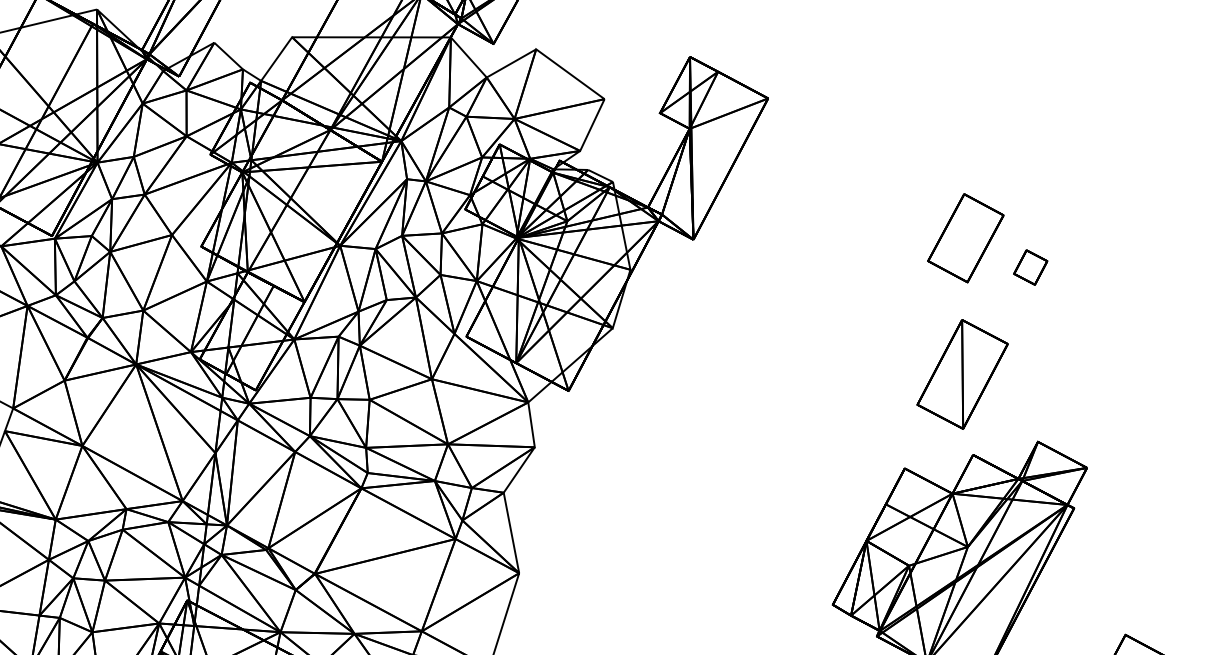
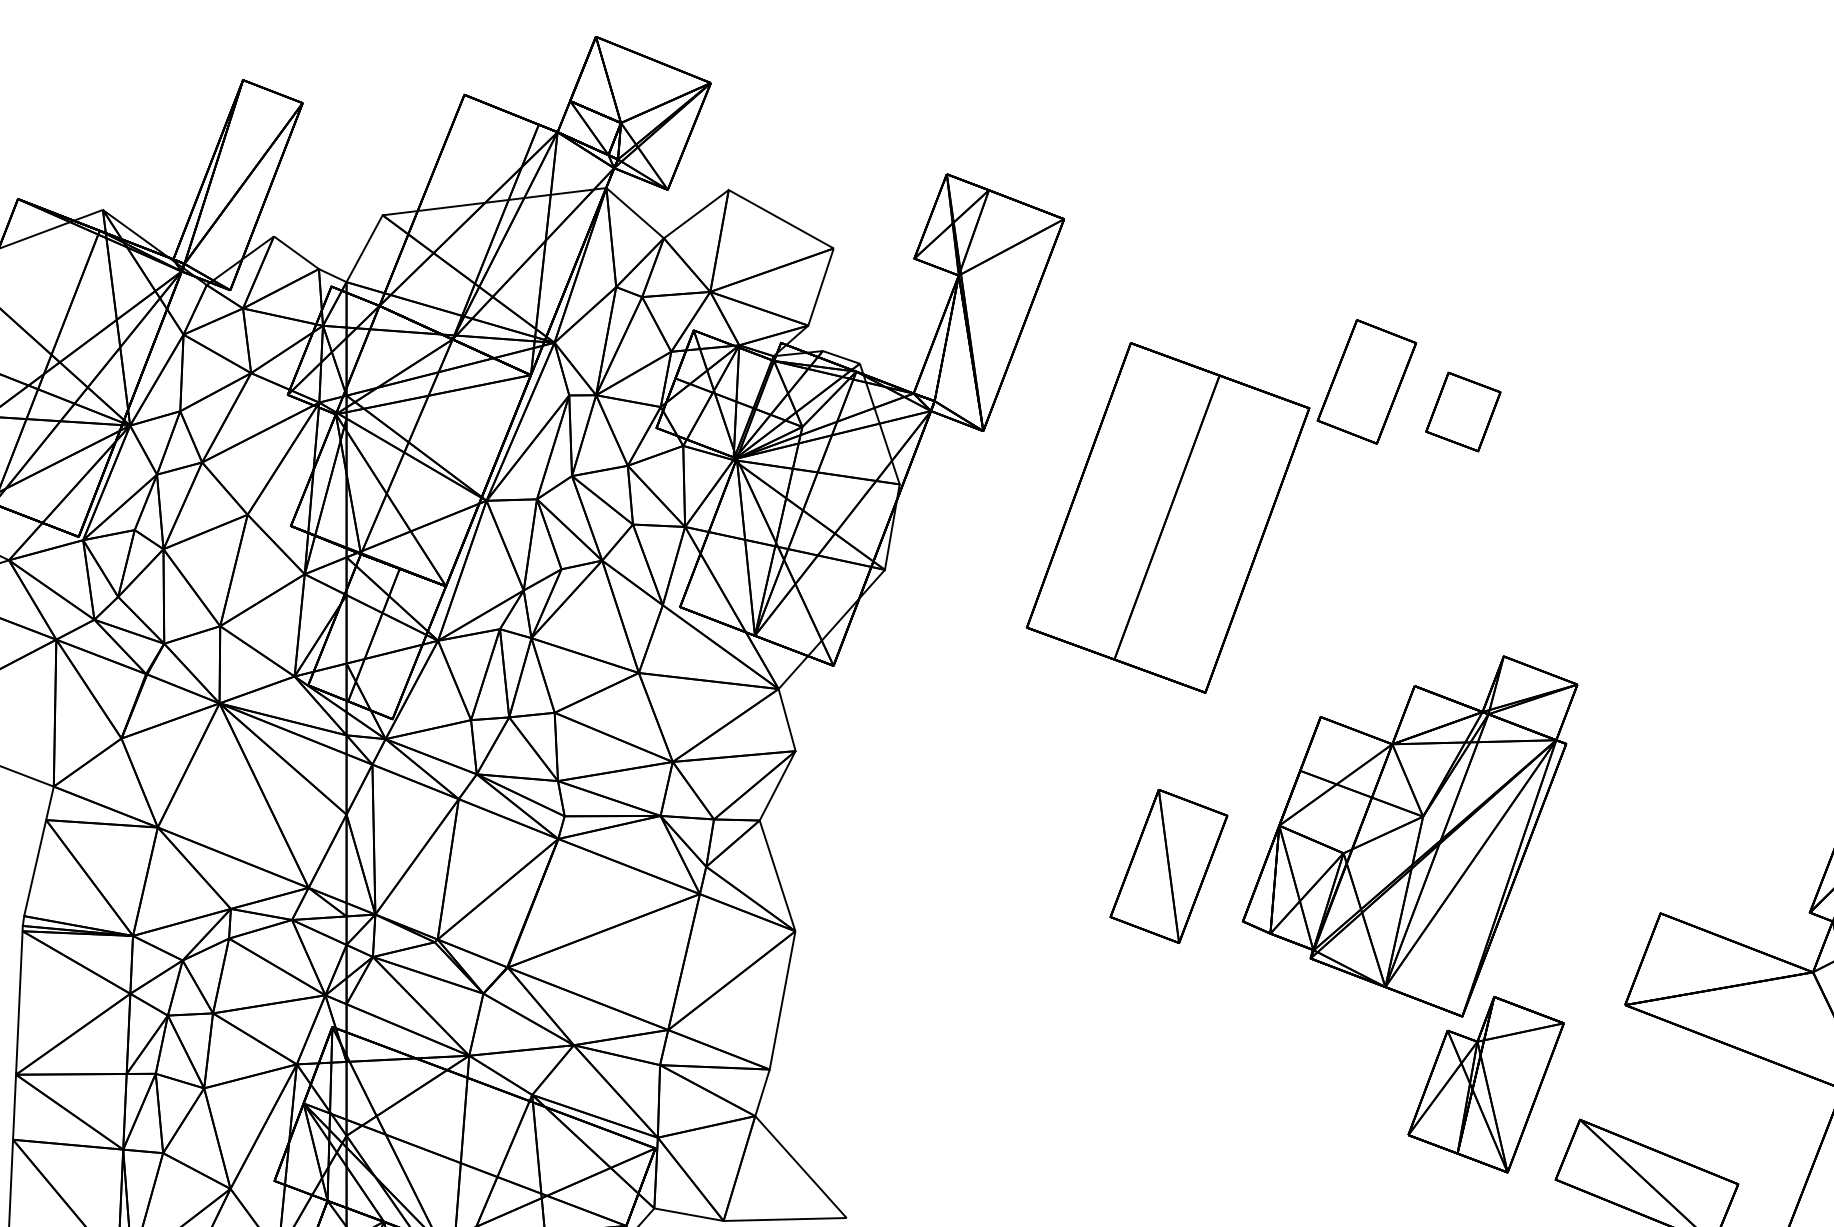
part: (1030, 267) -> (1463, 411), size x1.67
part: (815, 315) -> (1168, 517), added
part: (962, 374) -> (1168, 866), moved

